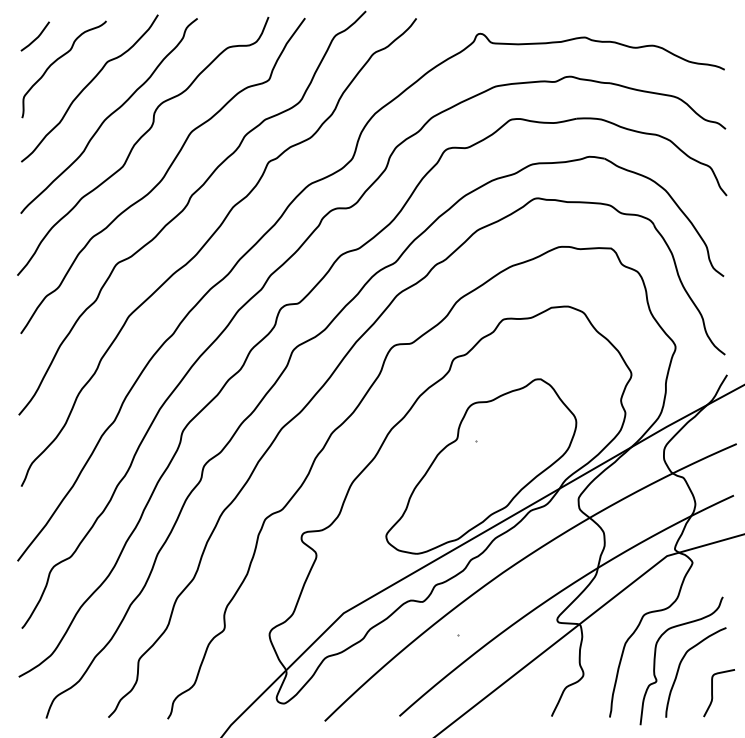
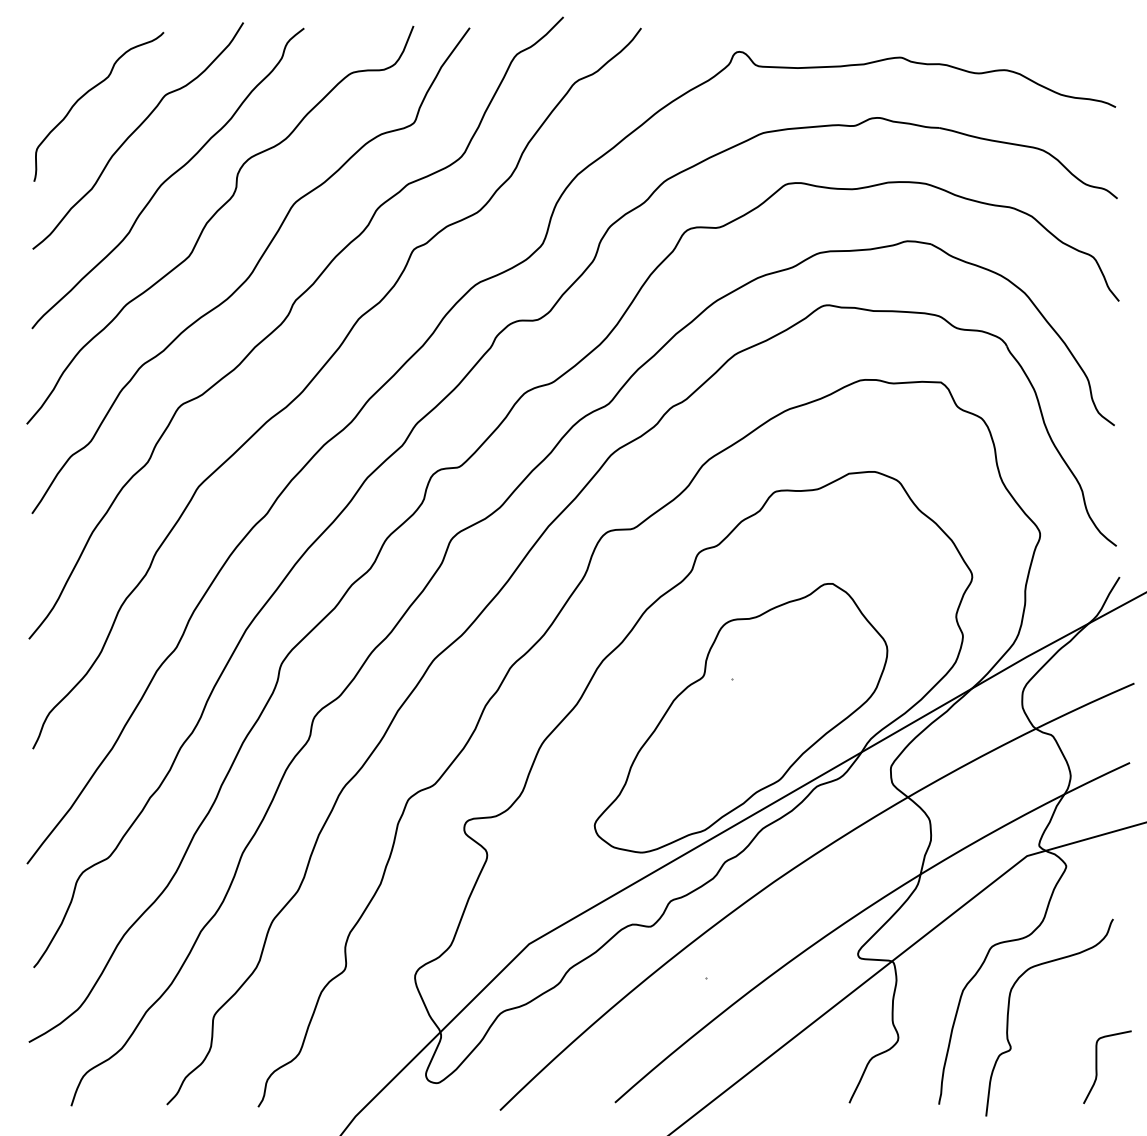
line: (36, 37) -> (56, 57), removed
curve: (680, 666) -> (1047, 1026), removed

